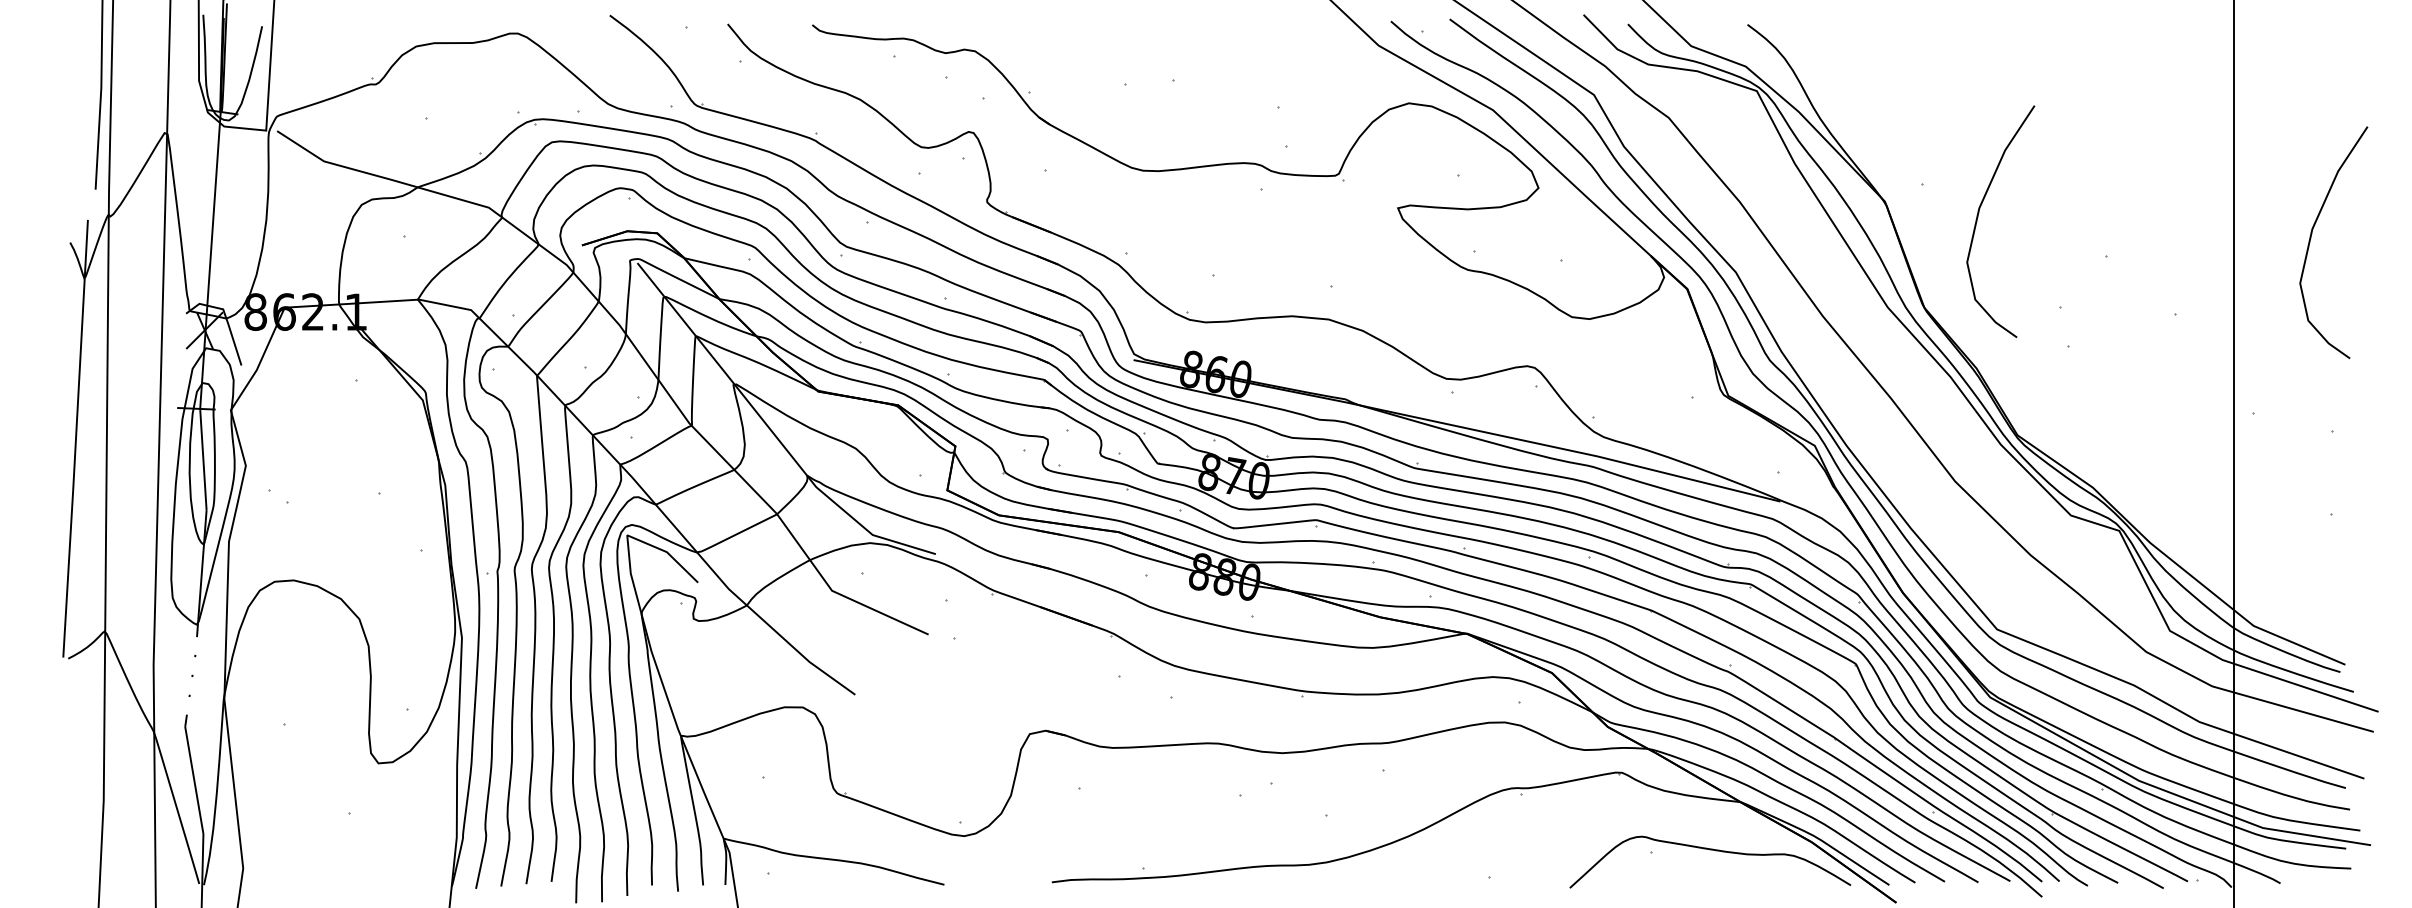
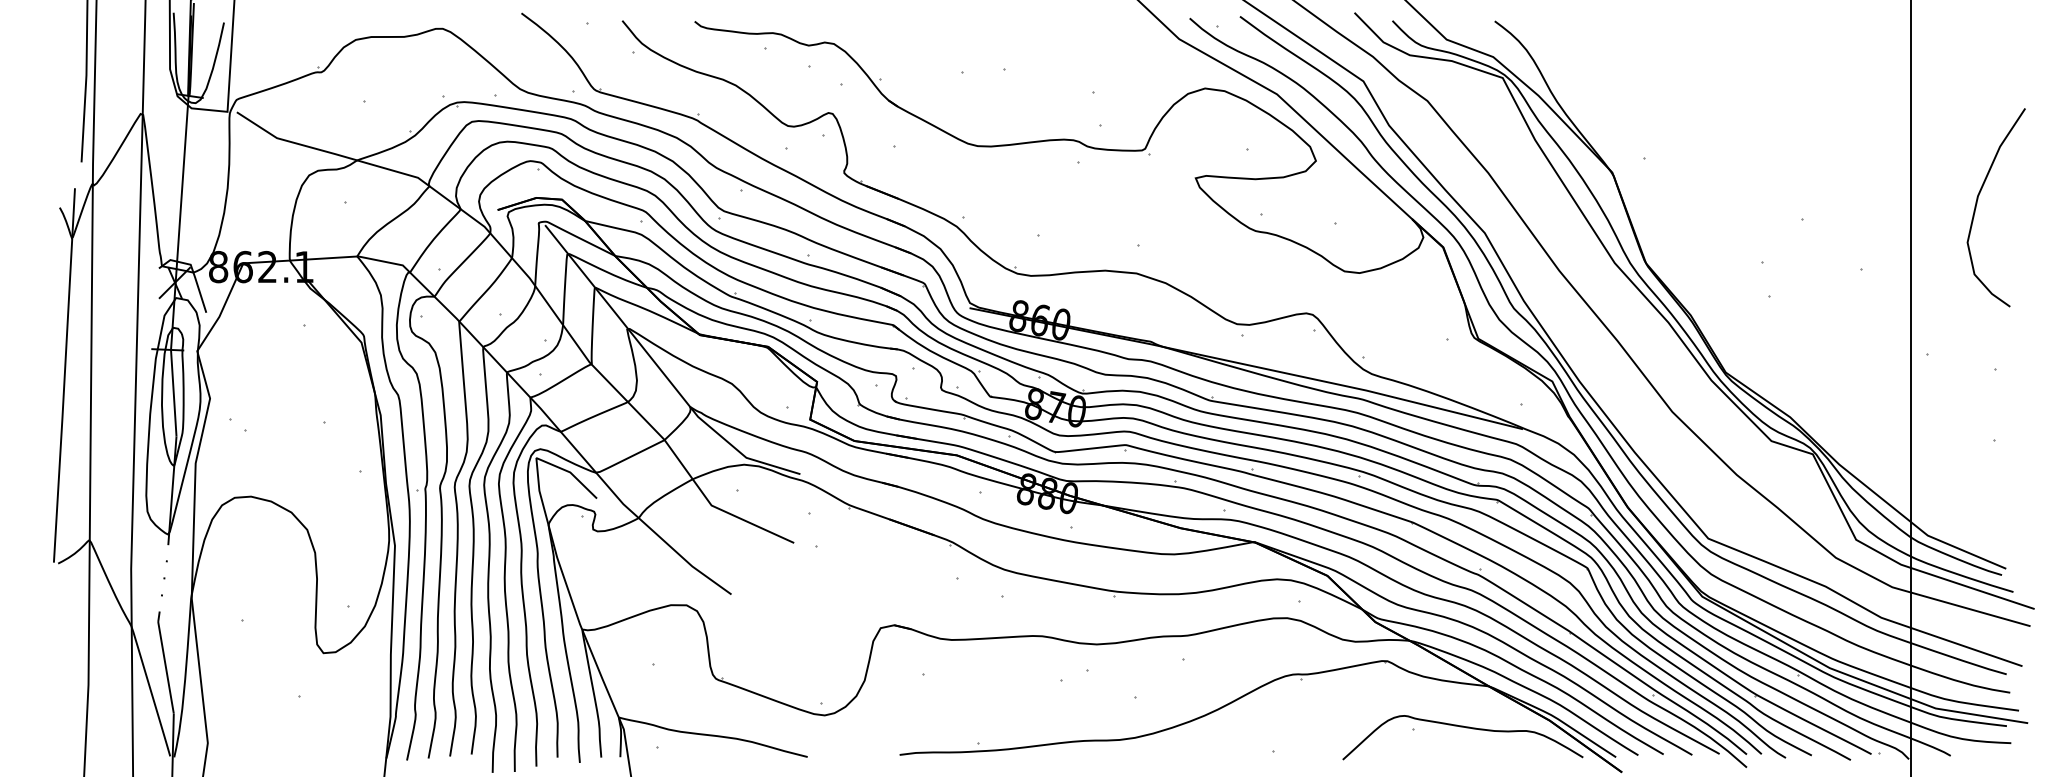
curve: (1978, 217) -> (1692, 186), removed

